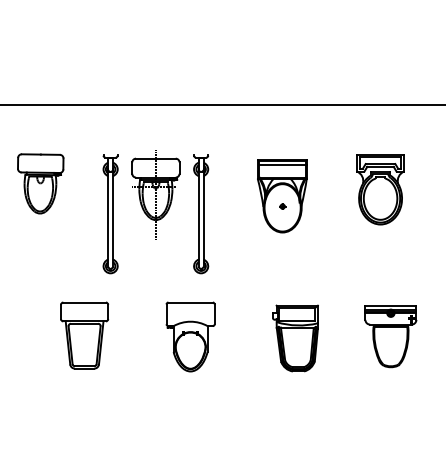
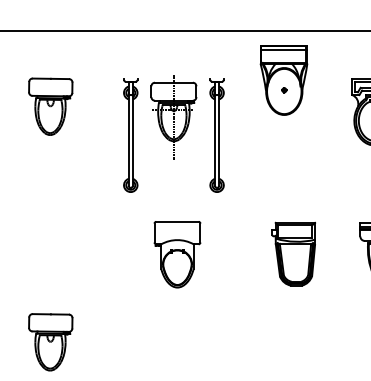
part: (282, 196) -> (284, 80), moved
part: (155, 212) -> (173, 134), moved
part: (84, 335) -> (92, 251), removed
part: (190, 336) -> (177, 254), moved
part: (40, 430) -> (50, 341), added

